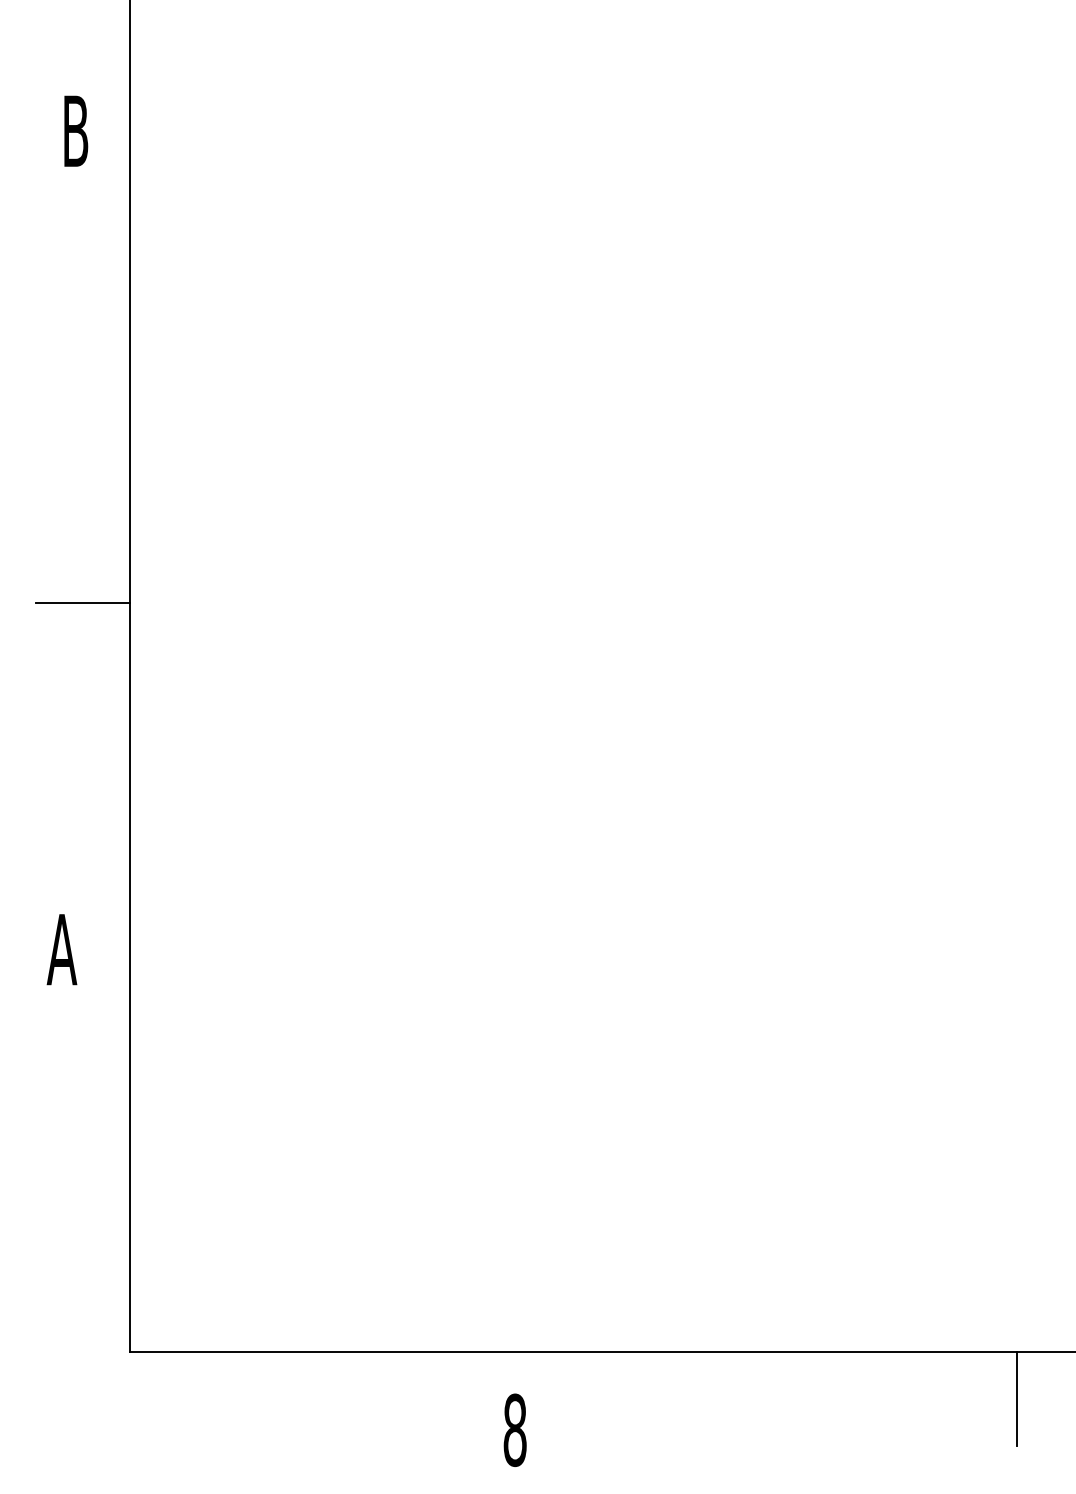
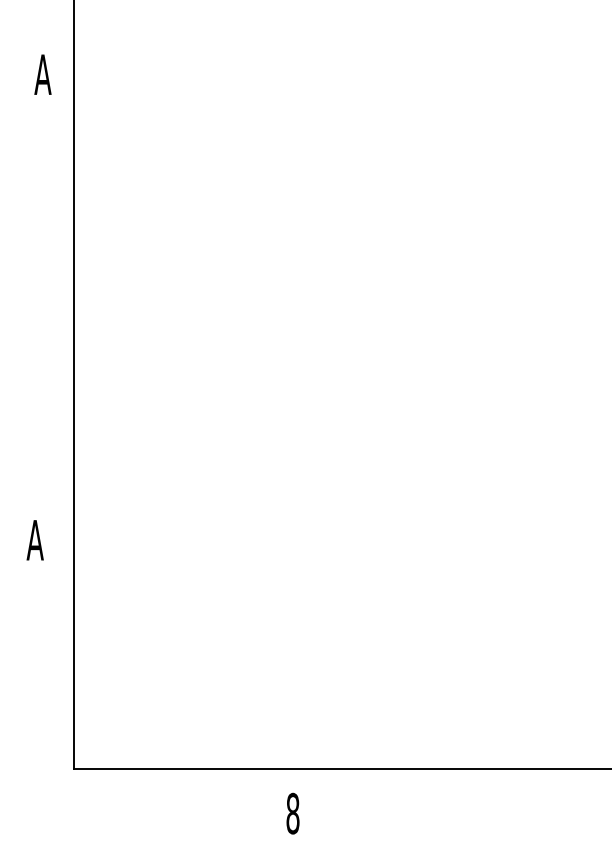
text: (74, 130) -> (42, 74), B -> A
line: (83, 601) -> (47, 342), removed
line: (1017, 1398) -> (578, 795), removed

